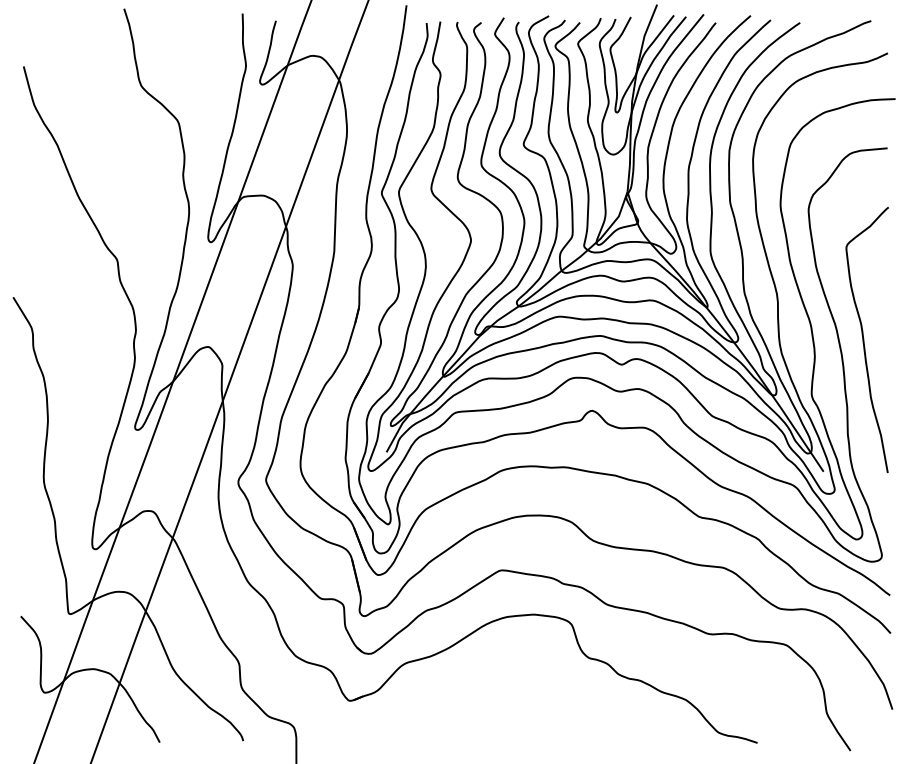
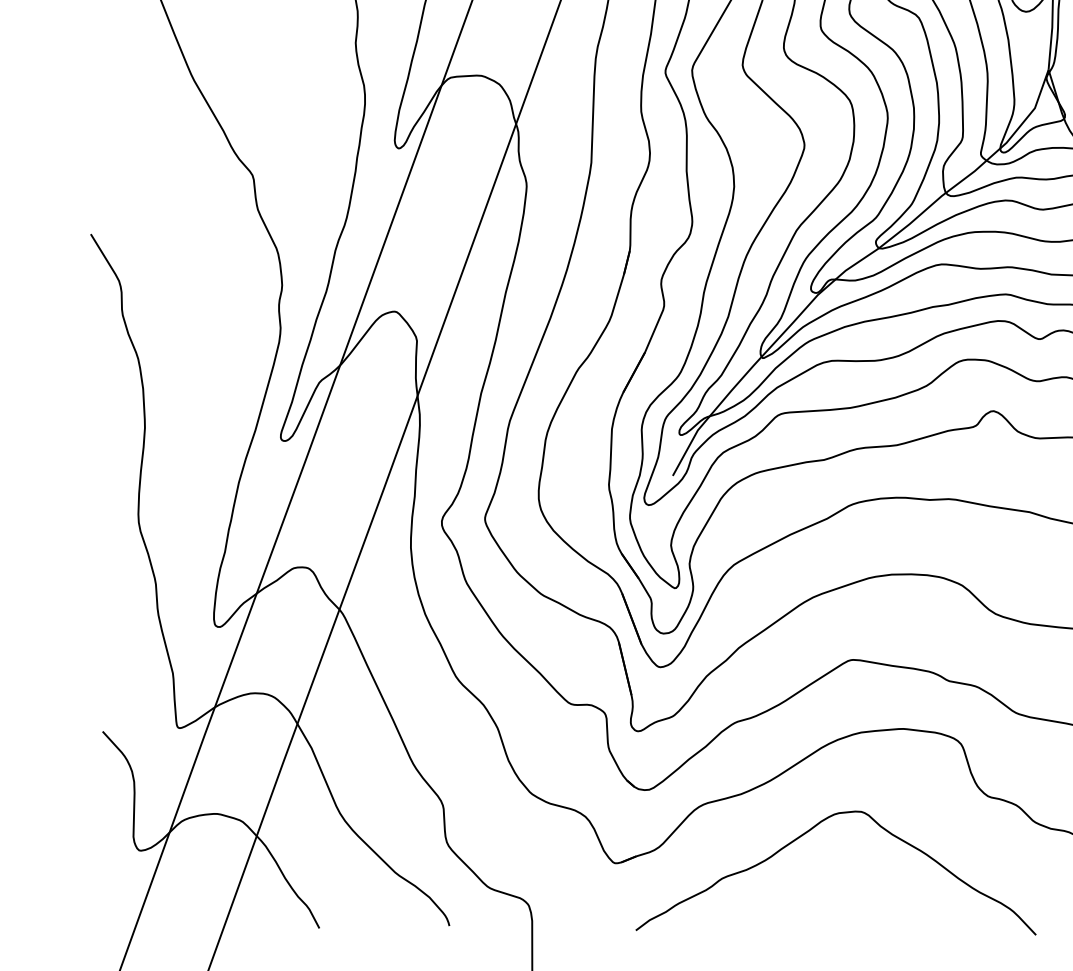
curve: (473, 681) -> (808, 833), added

